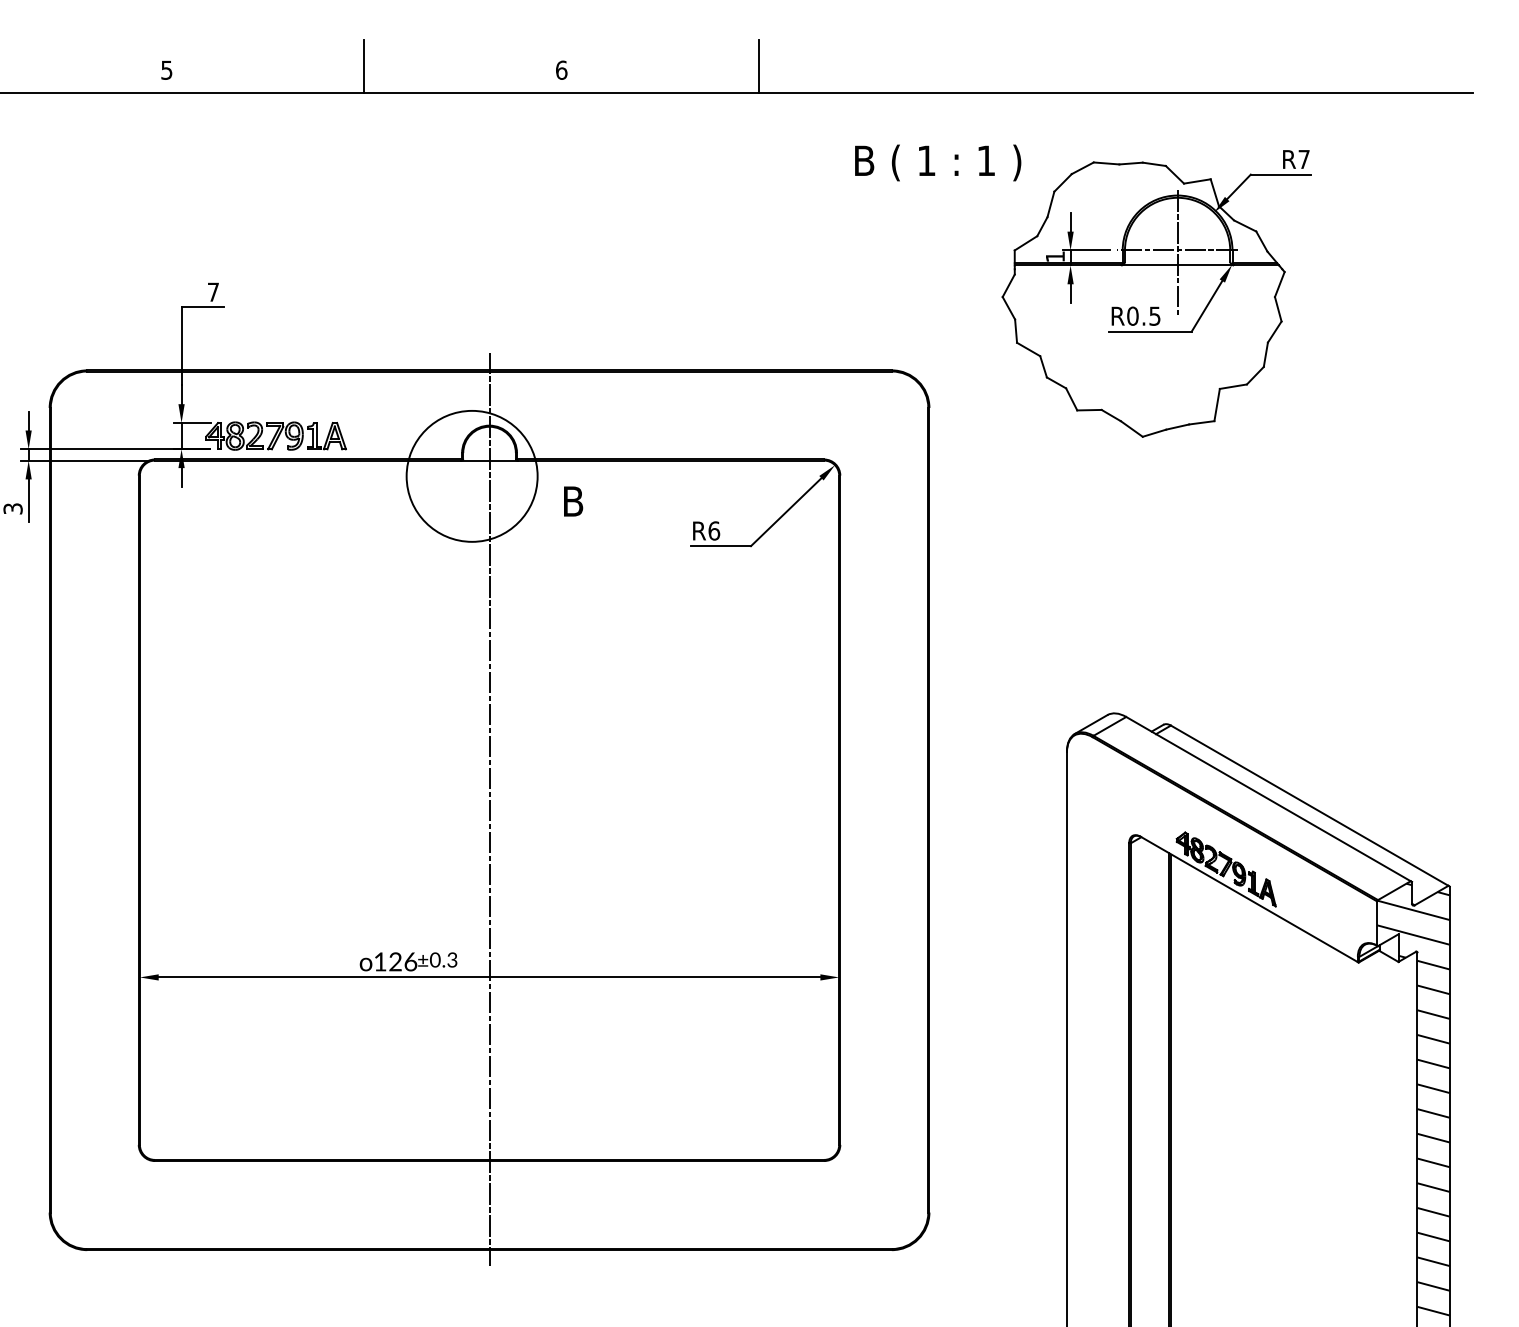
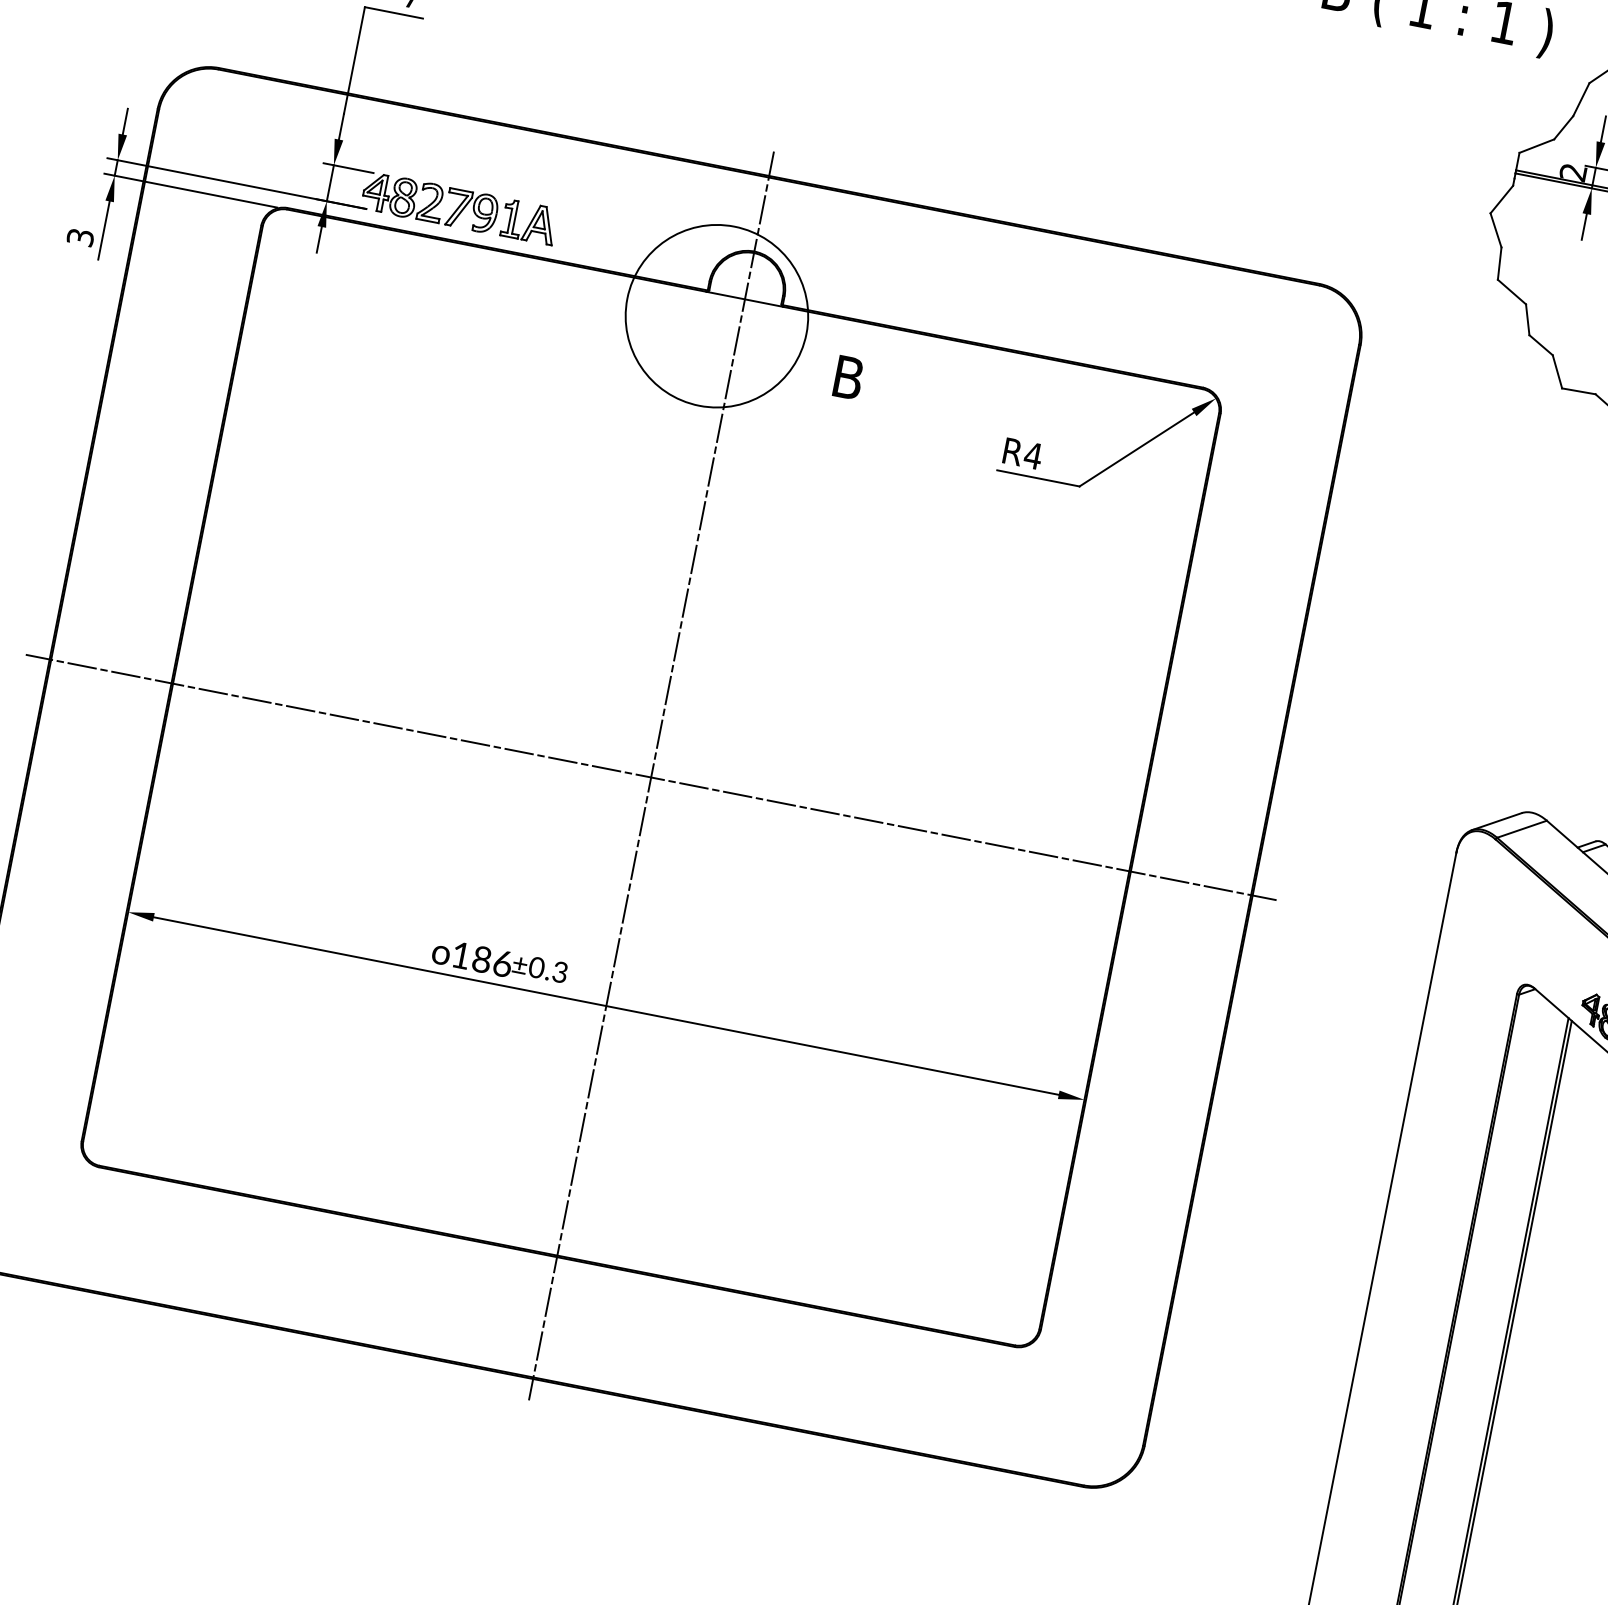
text: (1054, 256) -> (1572, 171), 1 -> 2
text: (714, 530) -> (1033, 455), R6 -> R4
line: (489, 810) -> (651, 777), added
text: (395, 962) -> (481, 960), 126 -> 186

